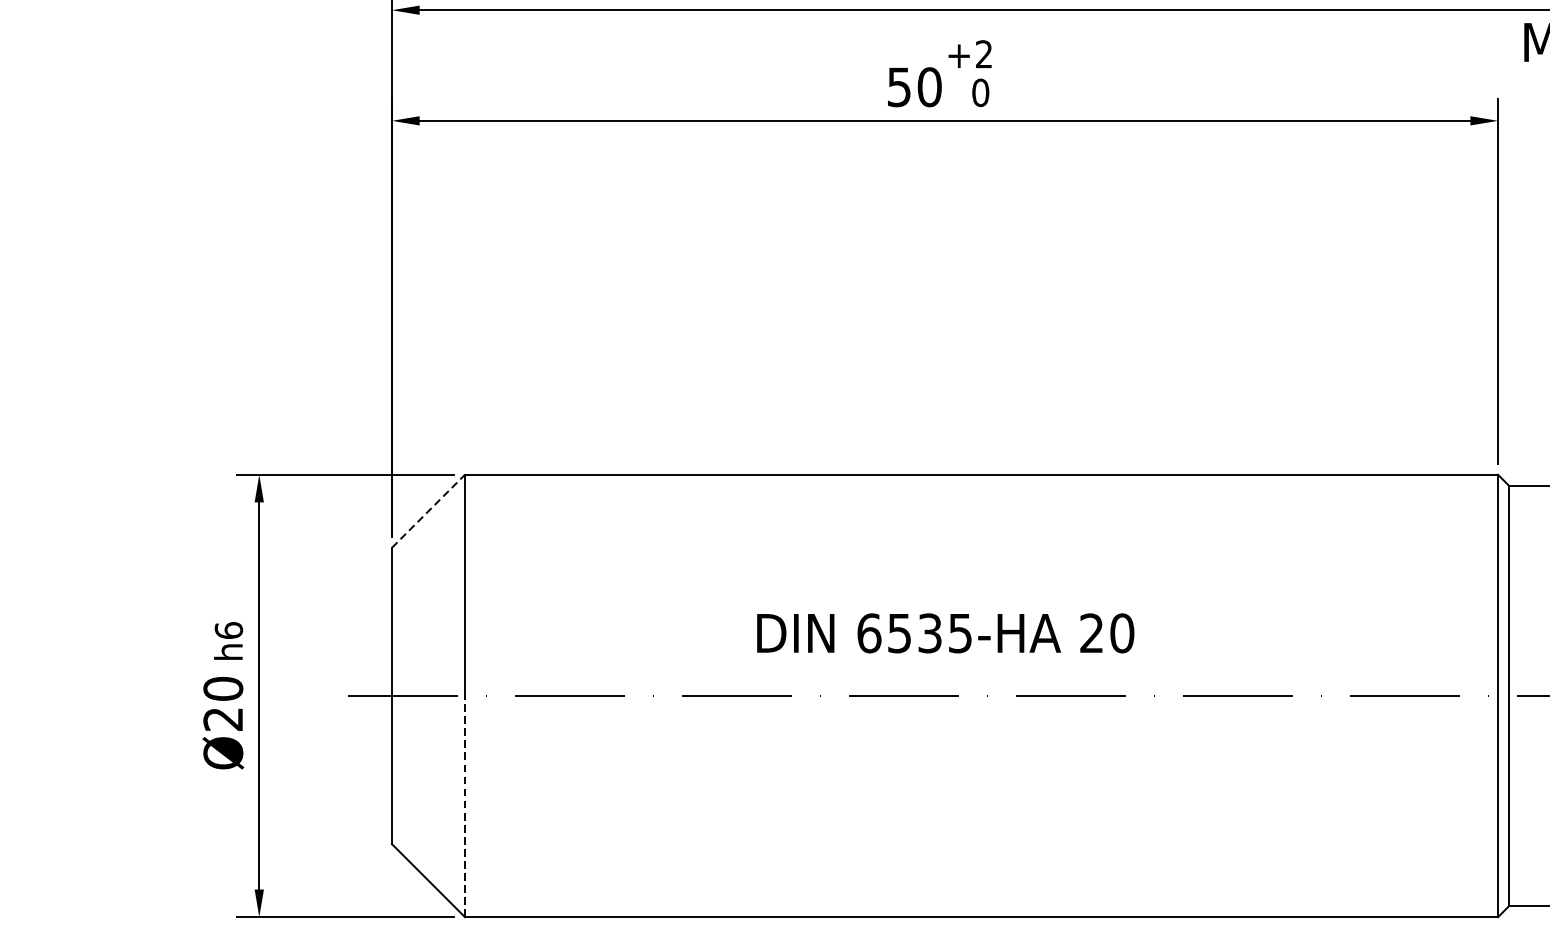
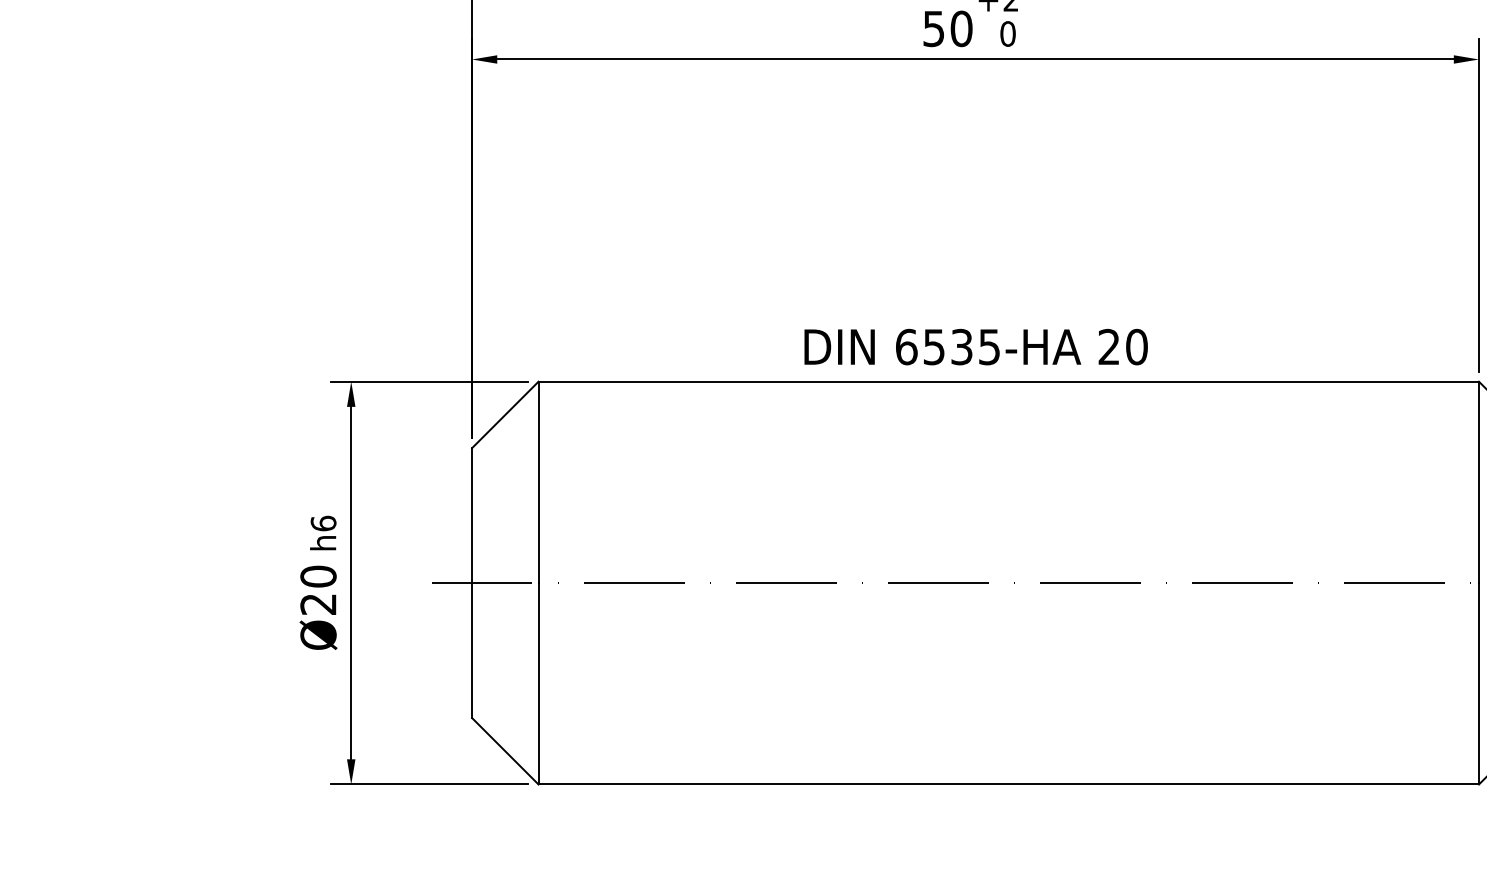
line: (428, 510) -> (505, 414), dashed -> solid
text: (944, 632) -> (975, 346), moved
line: (464, 806) -> (538, 683), dashed -> solid

